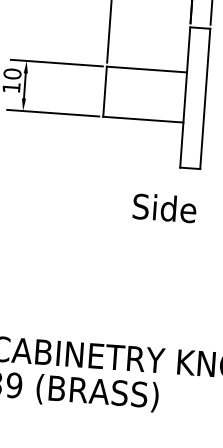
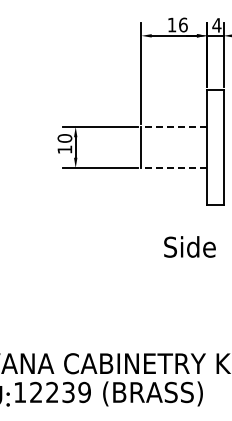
line: (147, 69) -> (174, 126), solid -> dashed
line: (143, 120) -> (174, 168), solid -> dashed
text: (164, 207) -> (189, 246), moved

